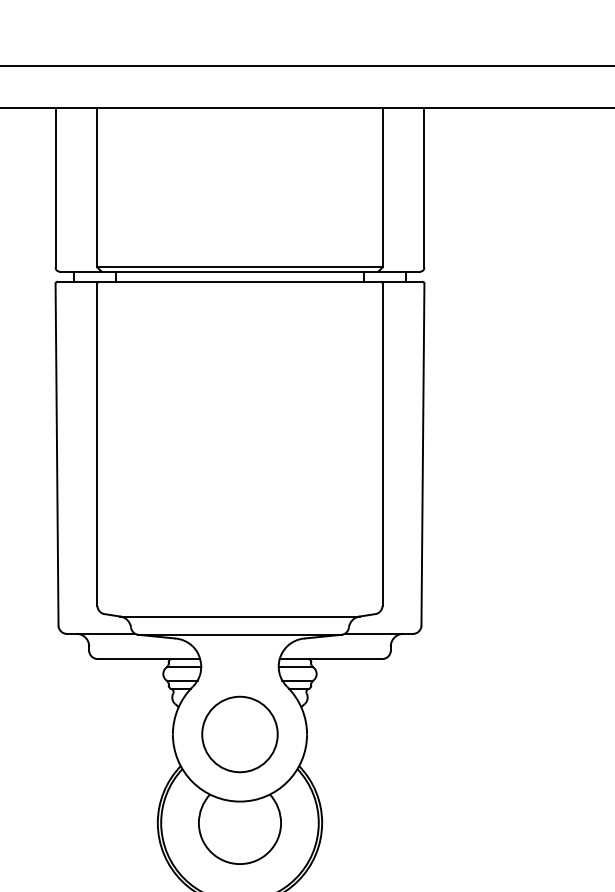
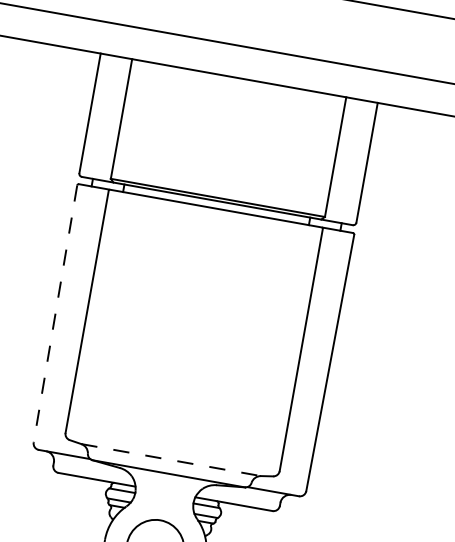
line: (57, 454) -> (55, 313), solid -> dashed
line: (240, 616) -> (171, 460), solid -> dashed

